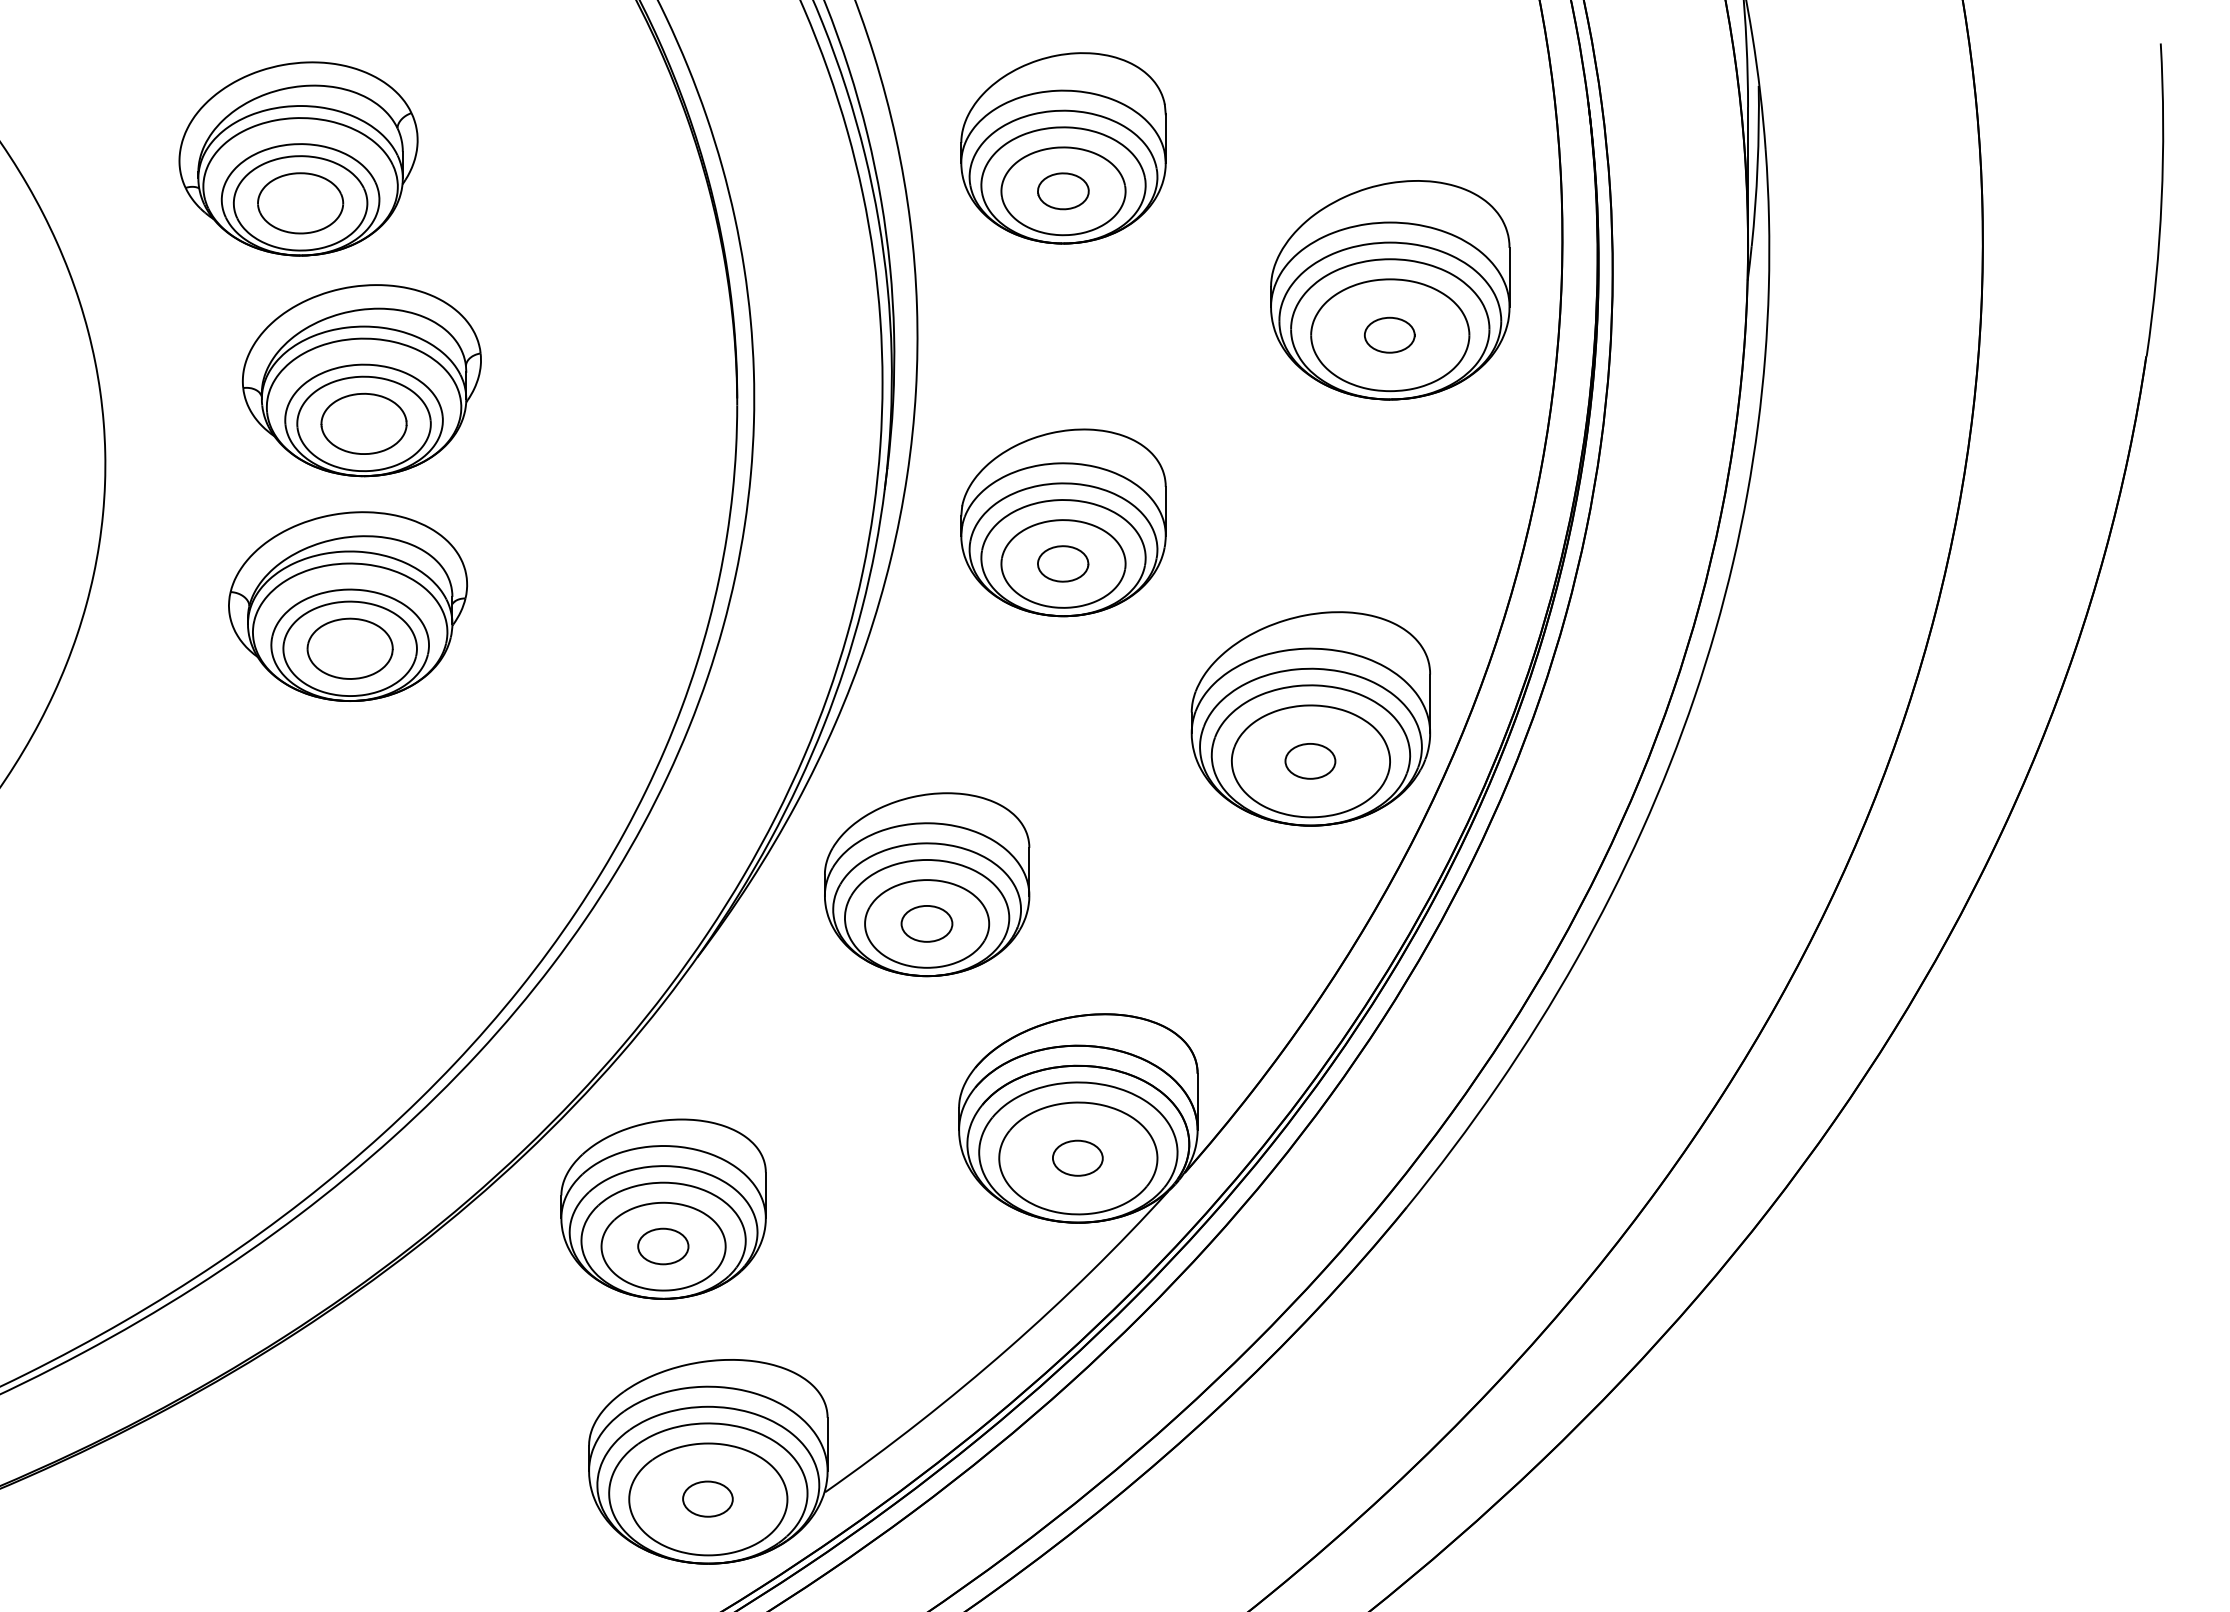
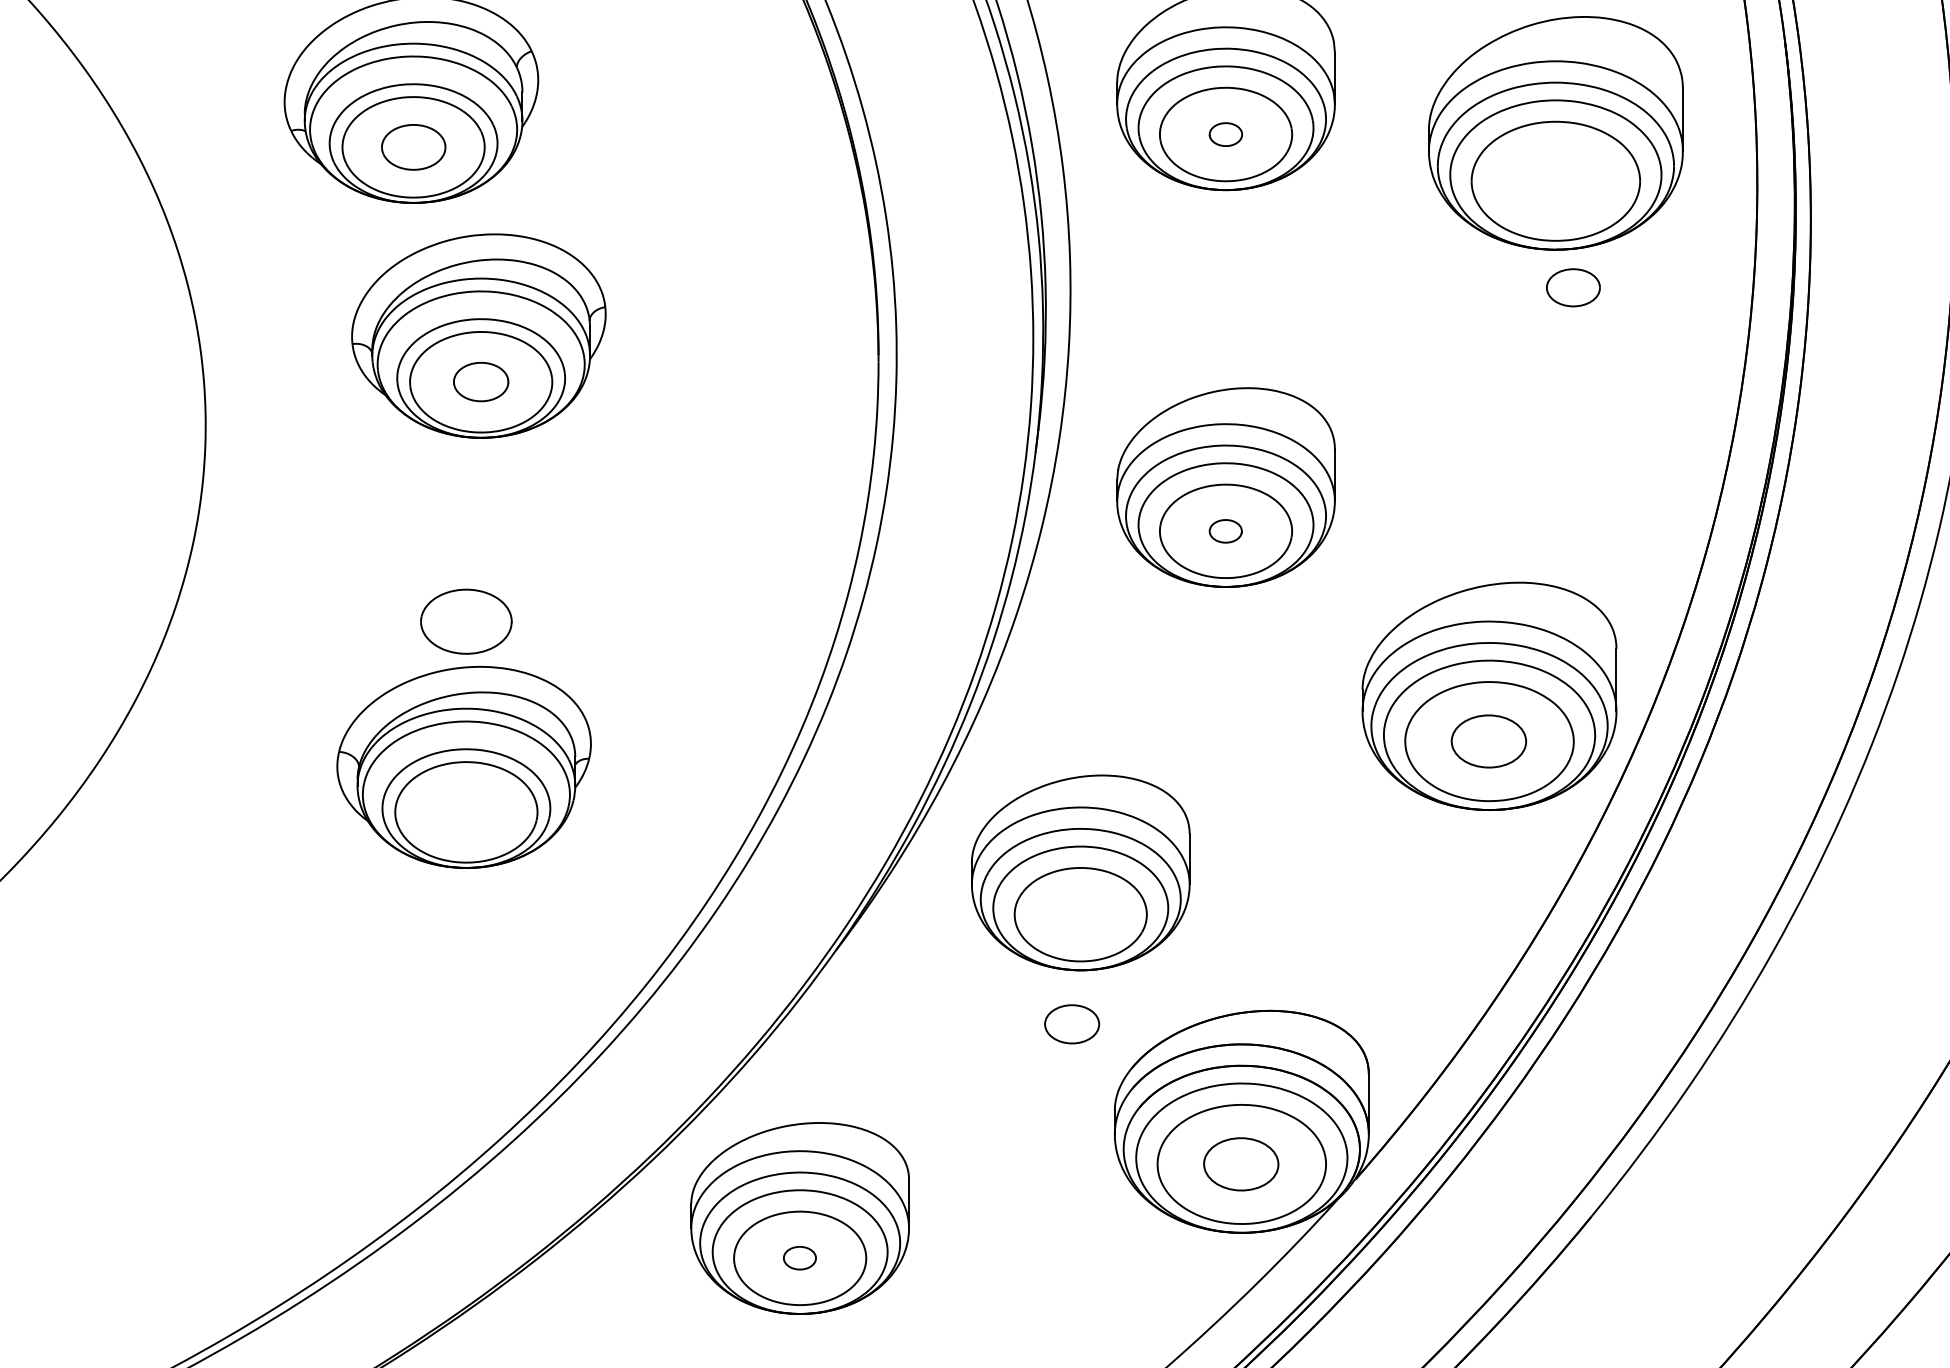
part: (1063, 191) -> (1226, 134), size x0.6
part: (300, 203) -> (413, 147), size x0.7
part: (1390, 290) -> (1556, 133), moved
part: (363, 423) -> (480, 381), size x0.6
part: (1063, 563) -> (1226, 530), size x0.6
part: (347, 606) -> (463, 767), moved
part: (1310, 761) -> (1489, 741), size x1.4
part: (926, 923) -> (1071, 1023), moved
part: (1077, 1157) -> (1240, 1163), size x1.4
part: (663, 1246) -> (800, 1258), size x0.6

